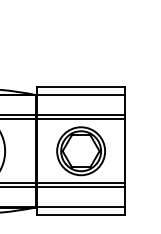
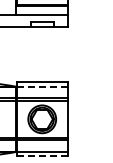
line: (81, 94) -> (42, 86), solid -> dashed
line: (81, 215) -> (42, 156), solid -> dashed

